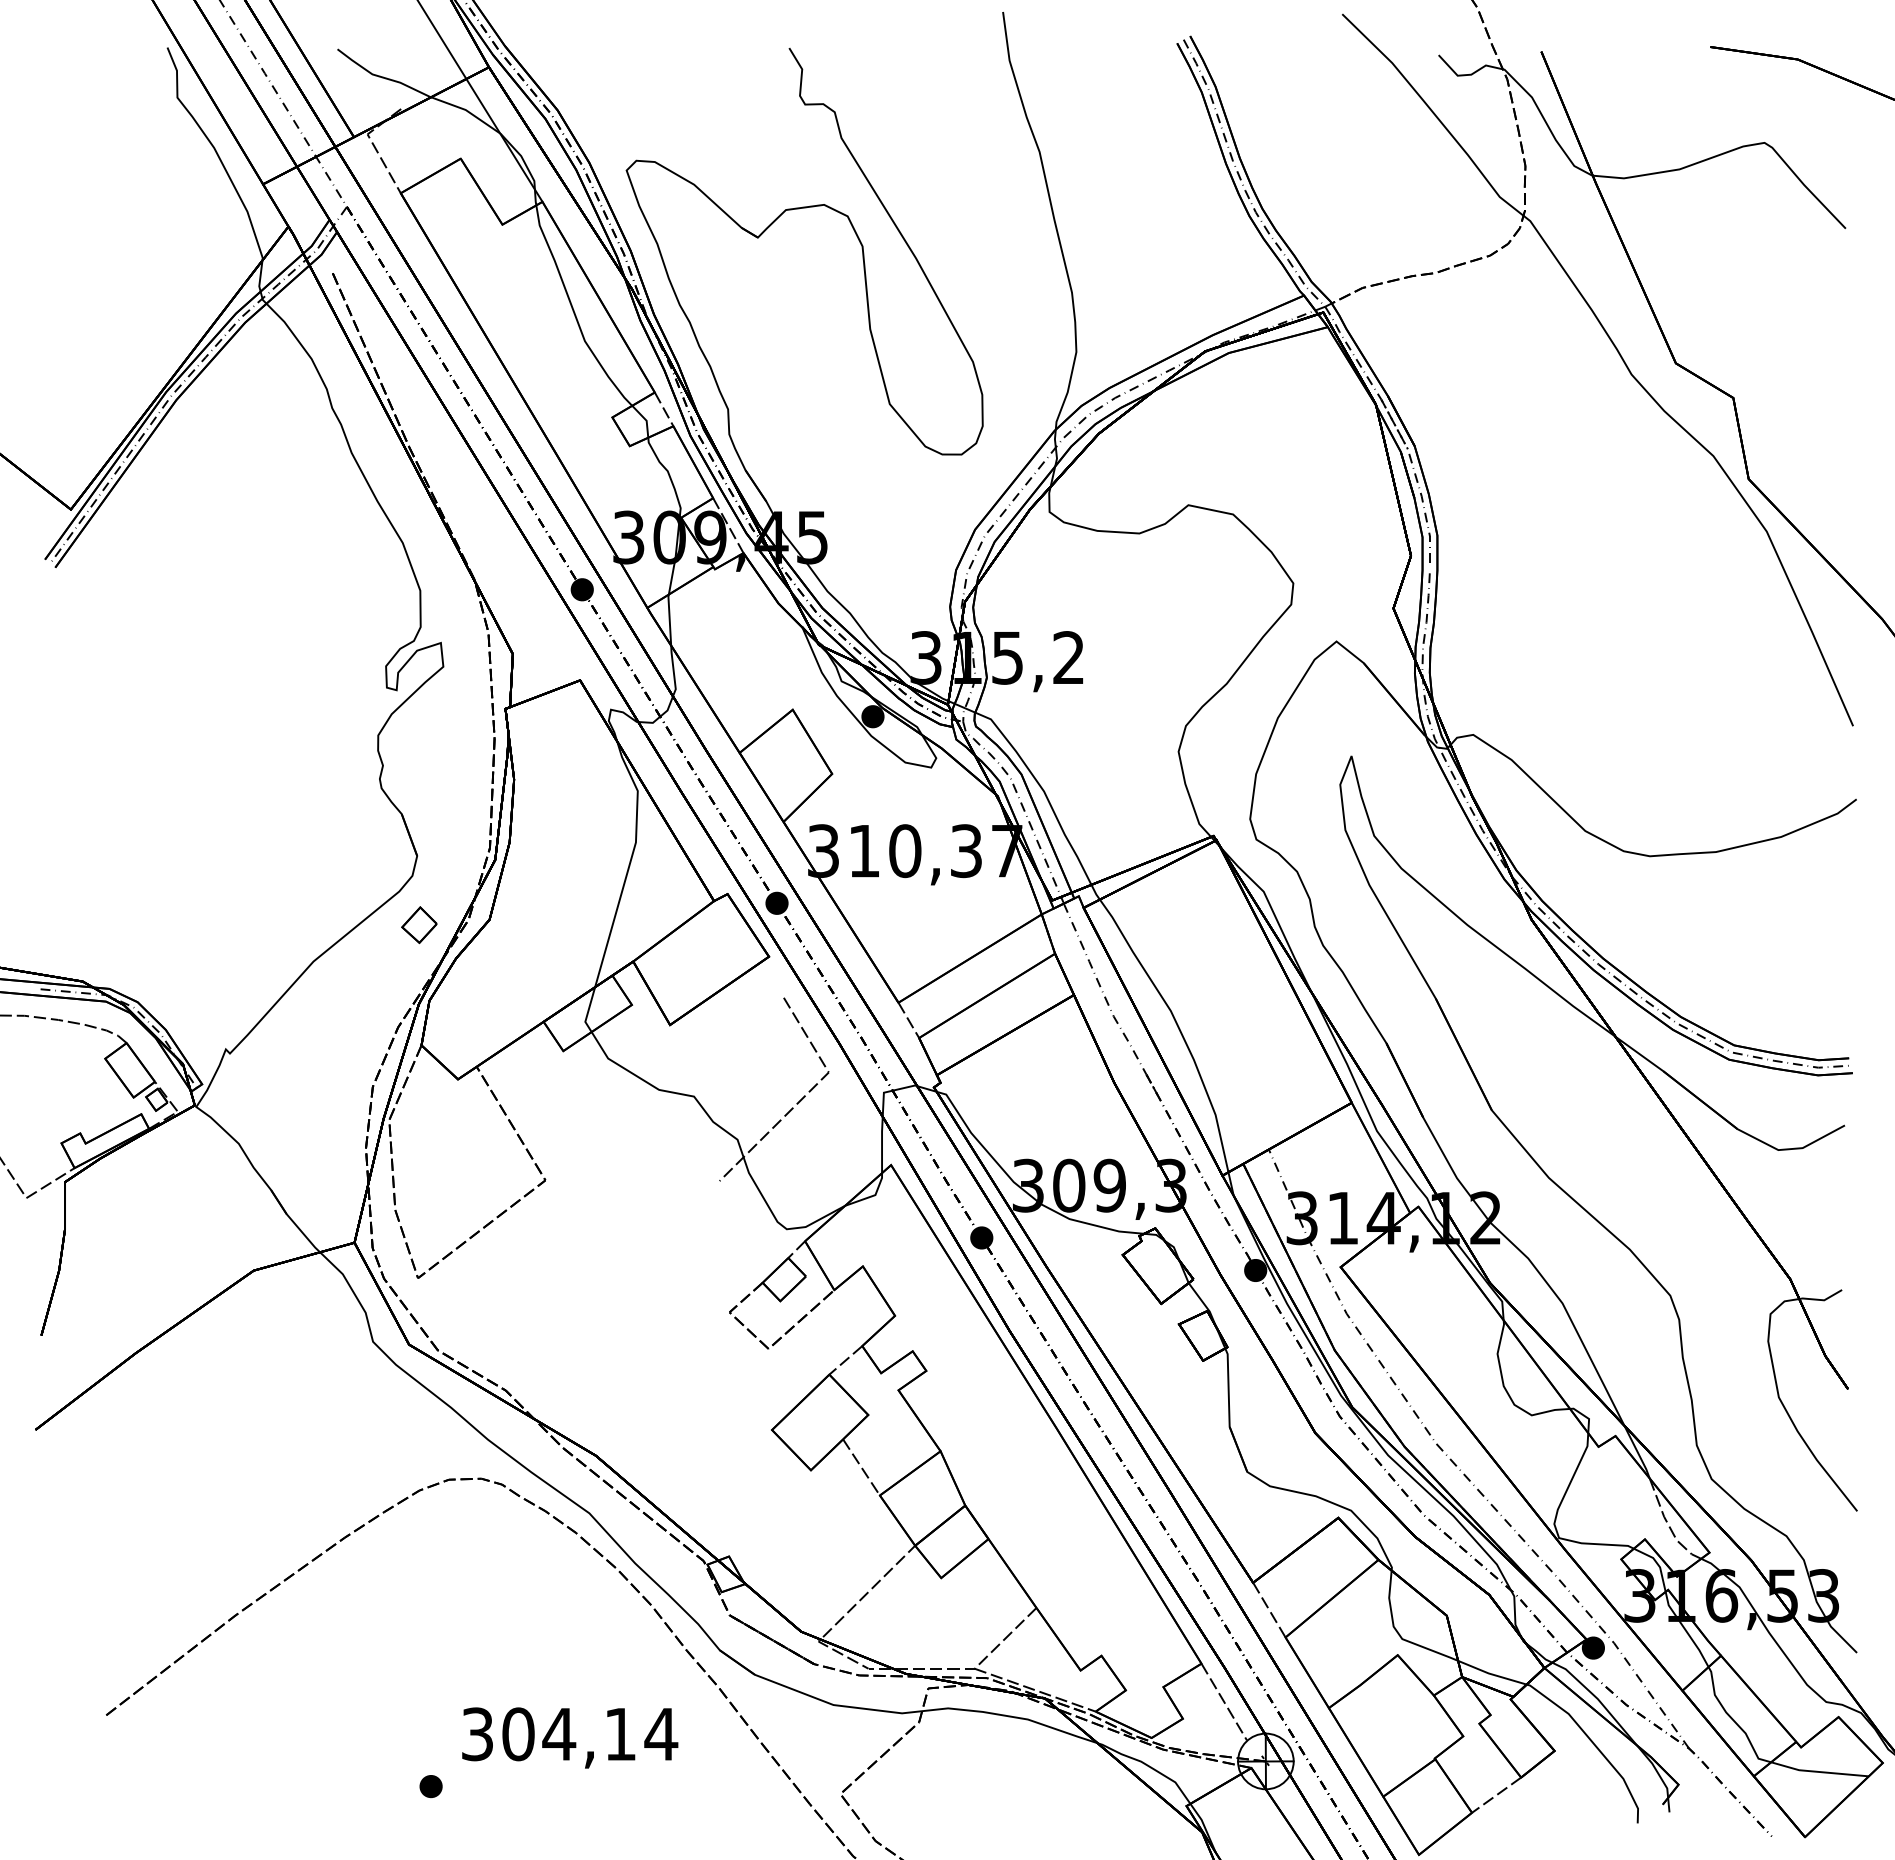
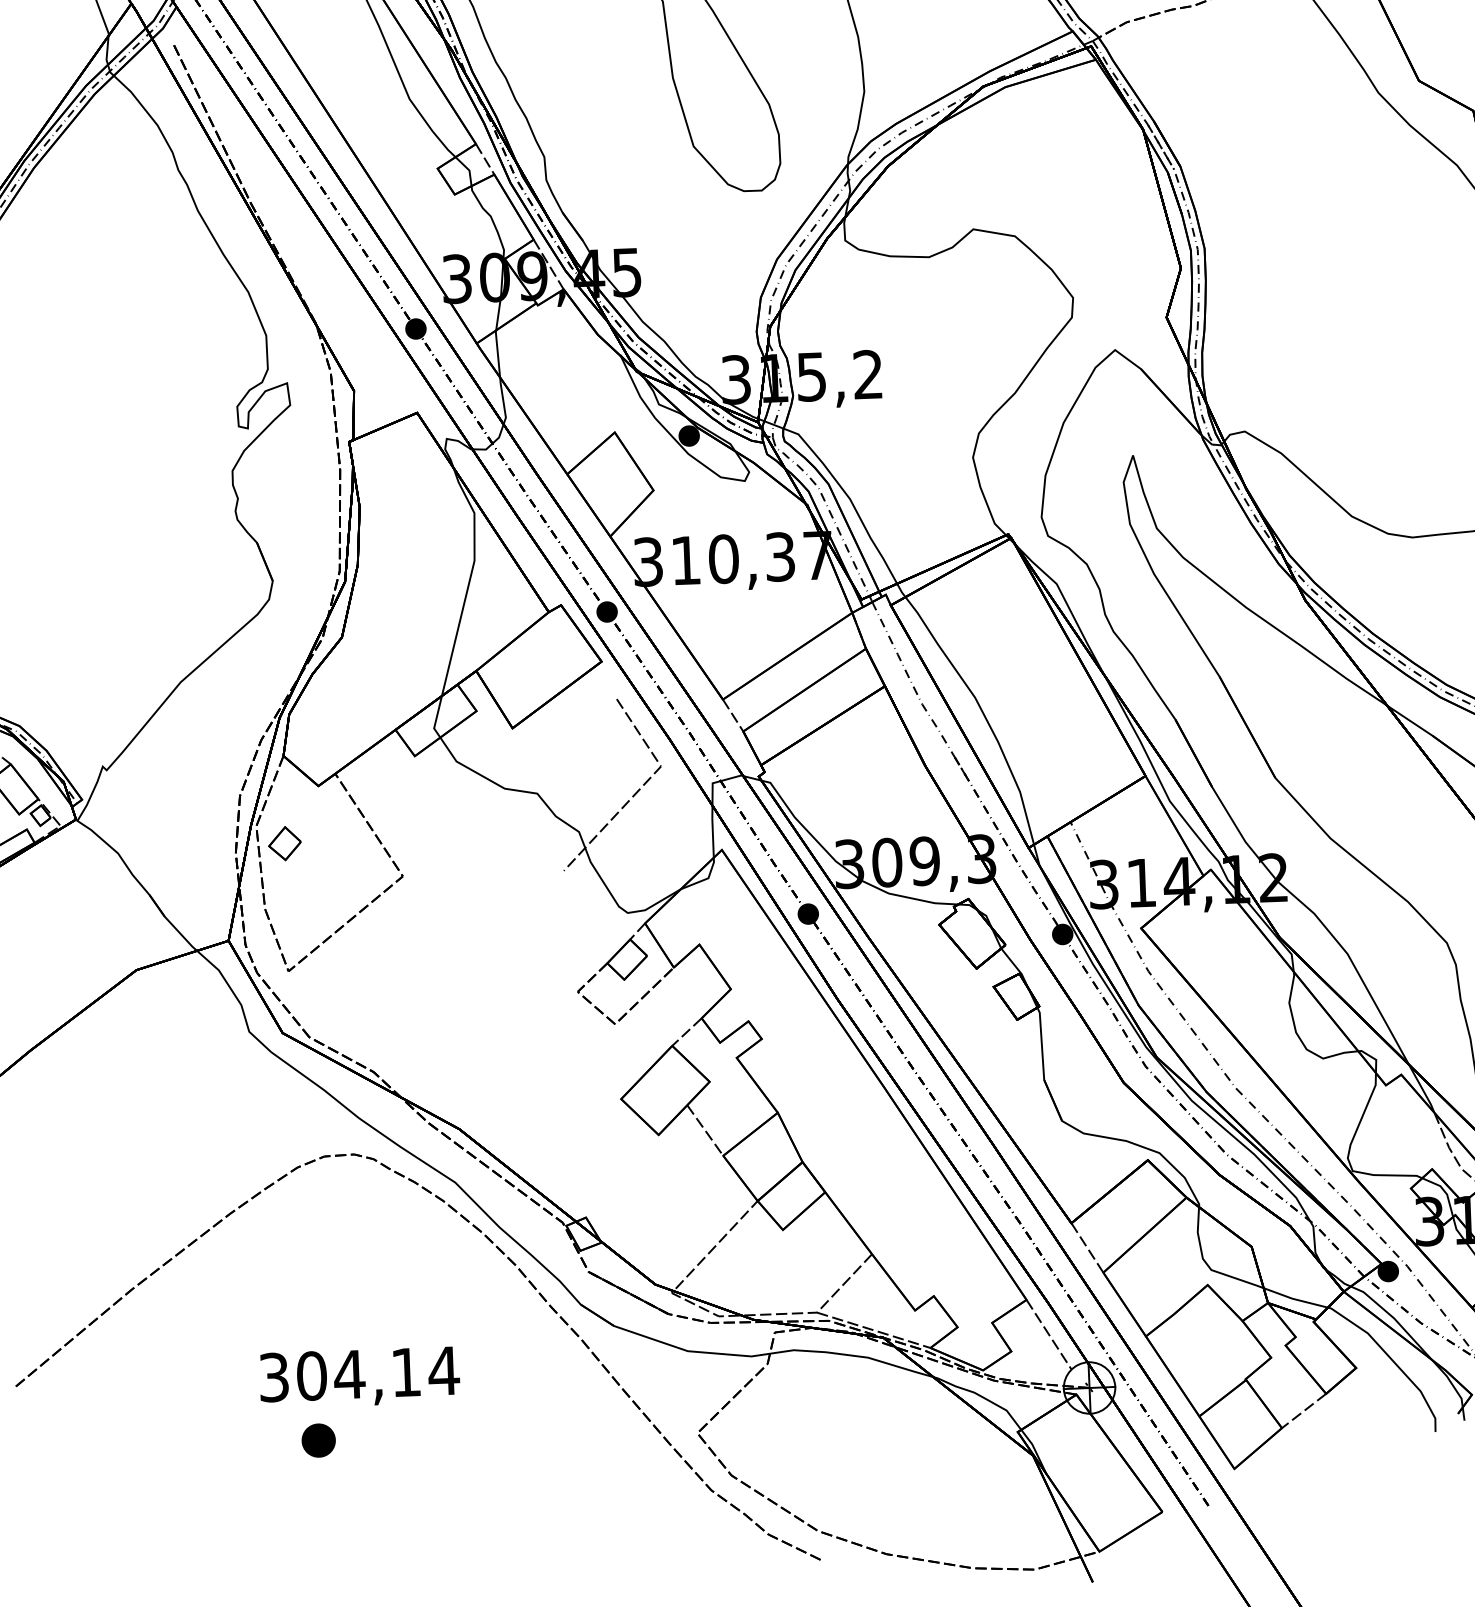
part: (419, 925) -> (285, 843), moved
text: (570, 1737) -> (360, 1377), moved
part: (430, 1786) -> (318, 1440), size x1.6

